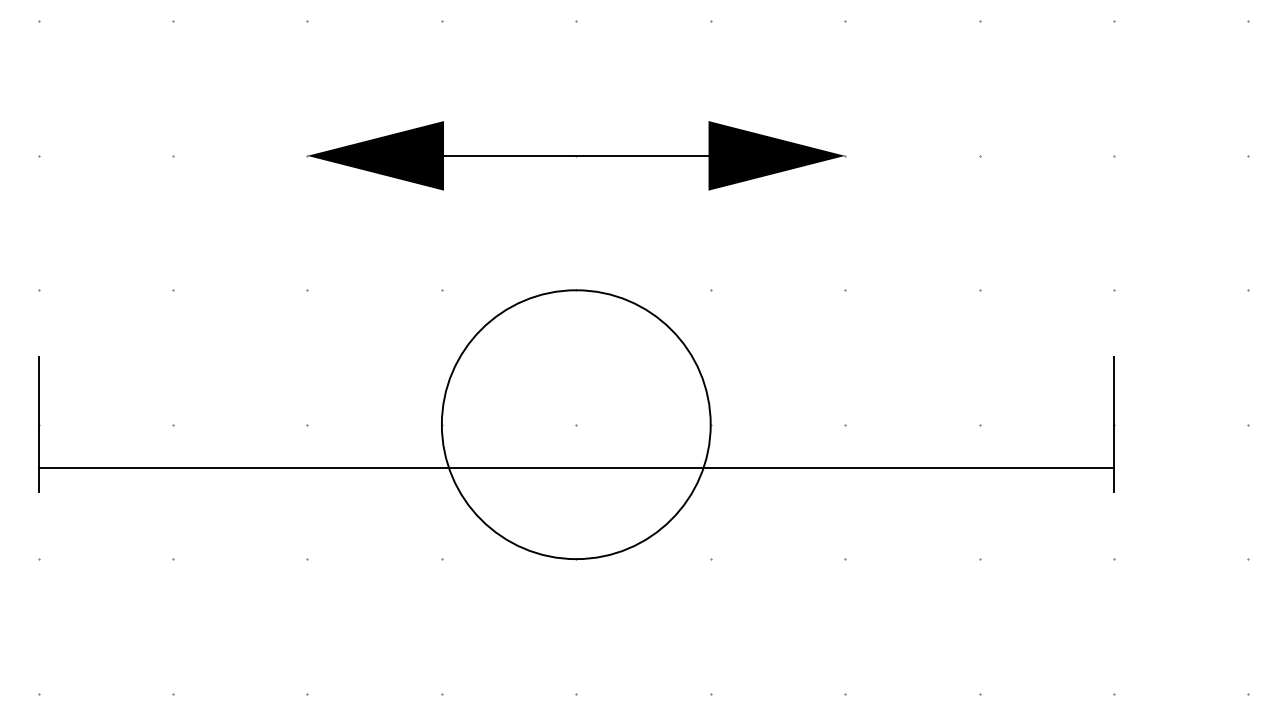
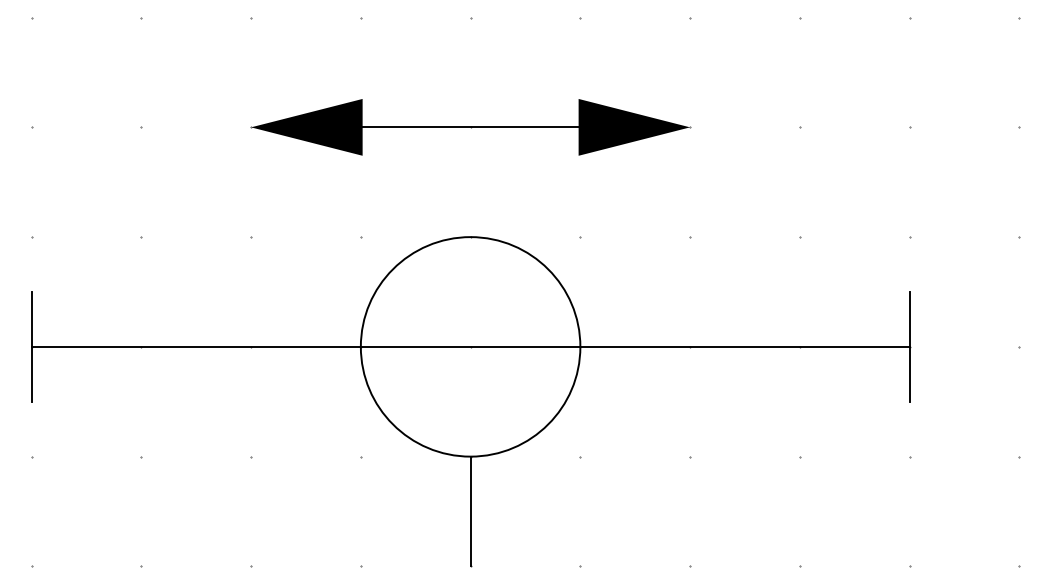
line: (575, 467) -> (469, 346), moved
line: (576, 626) -> (470, 511), added

